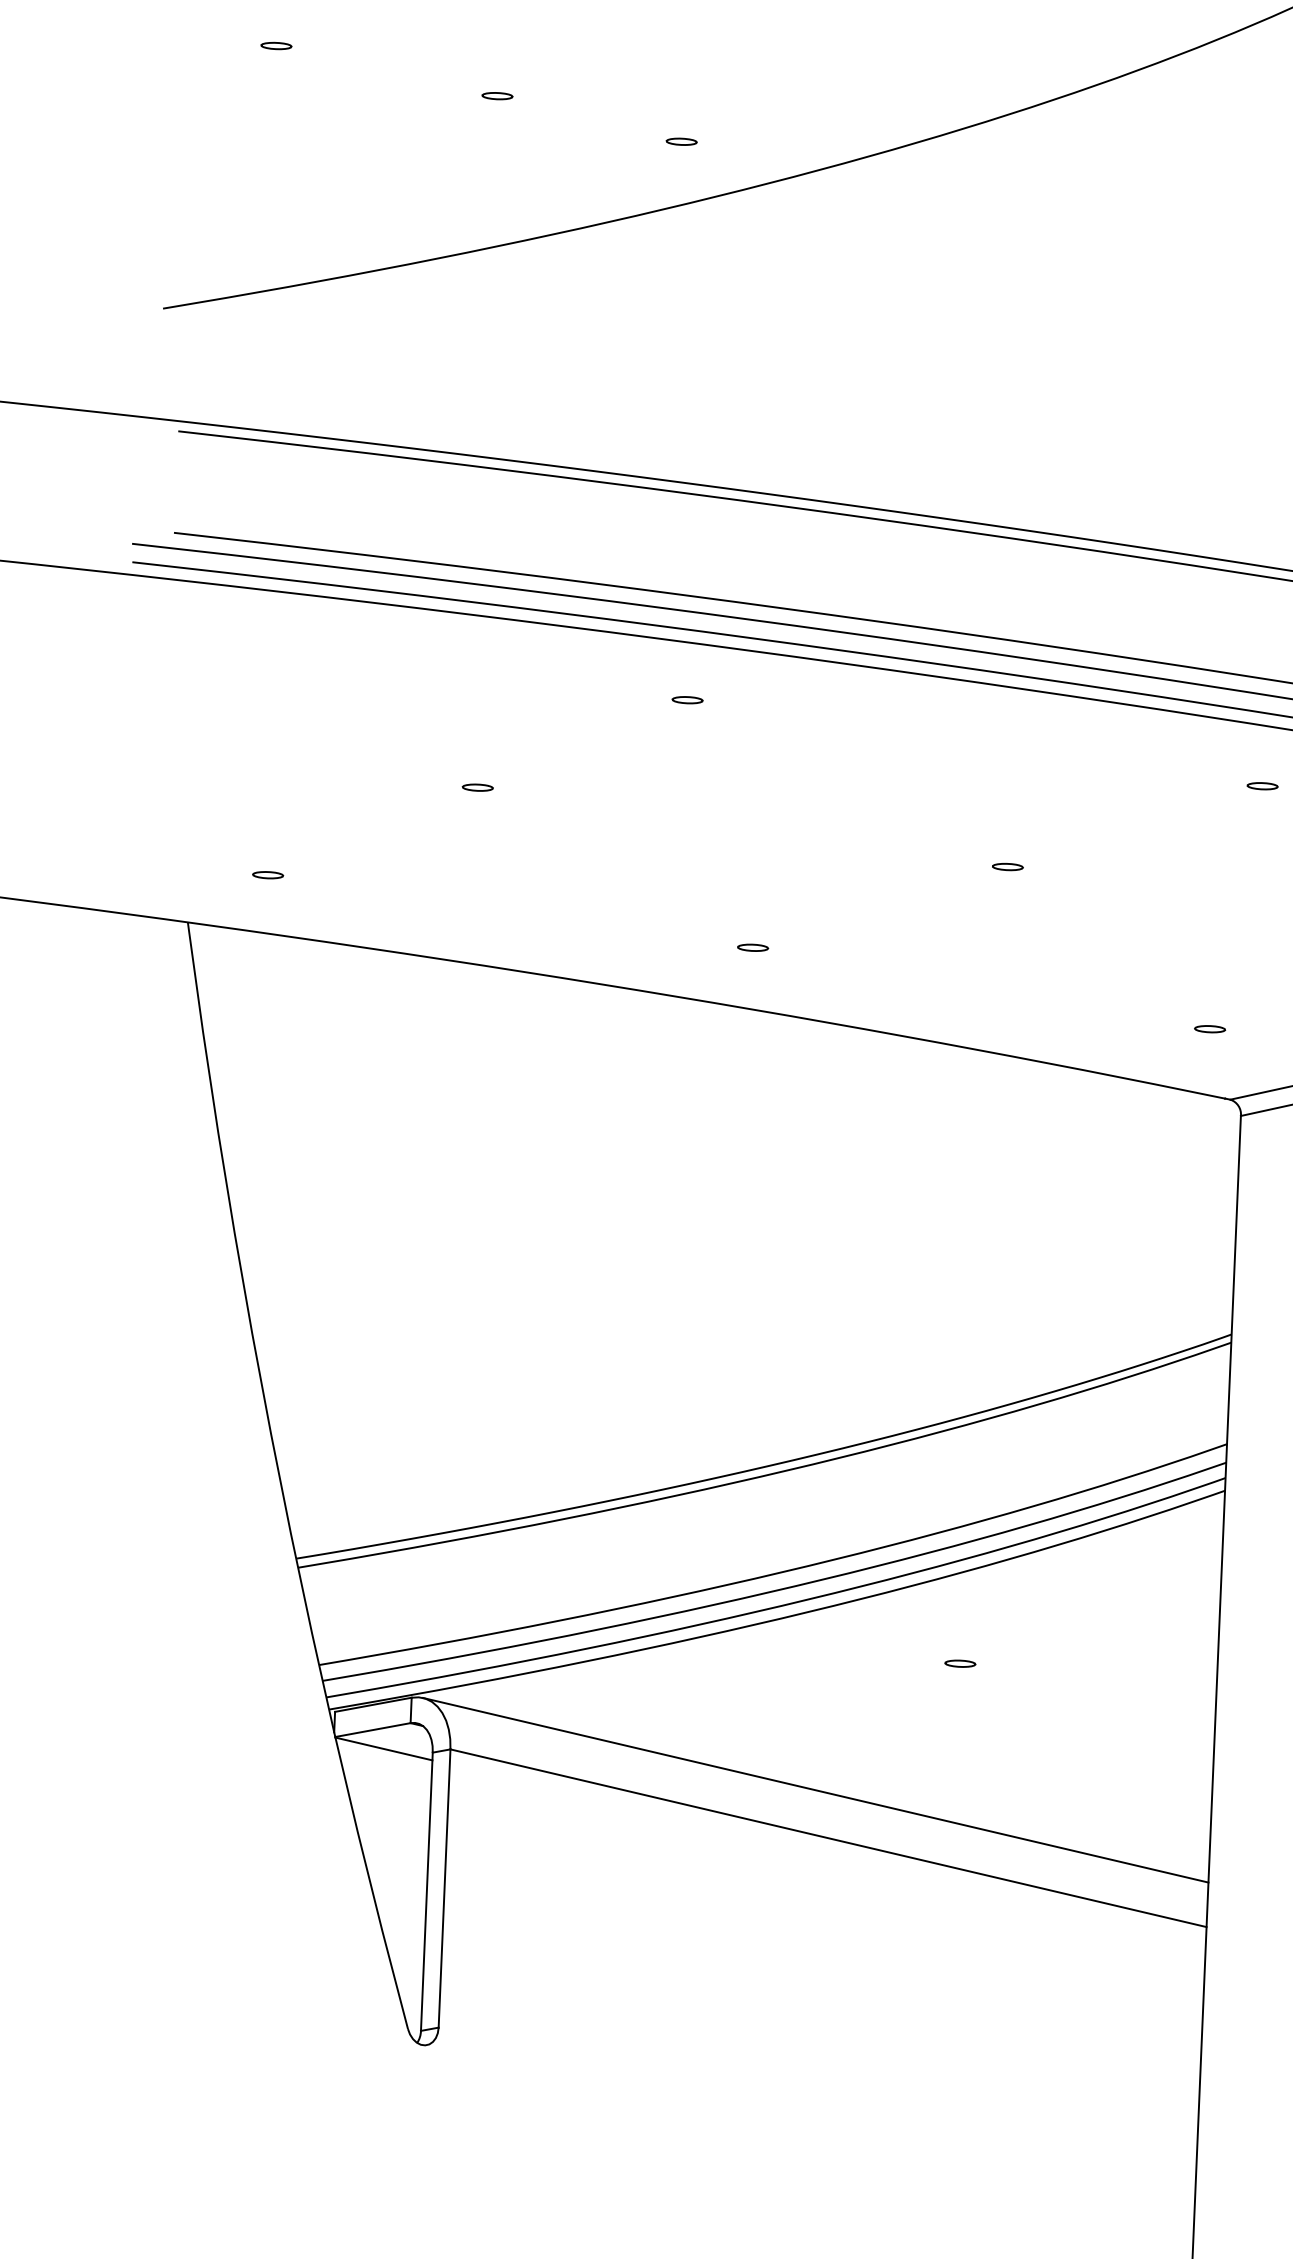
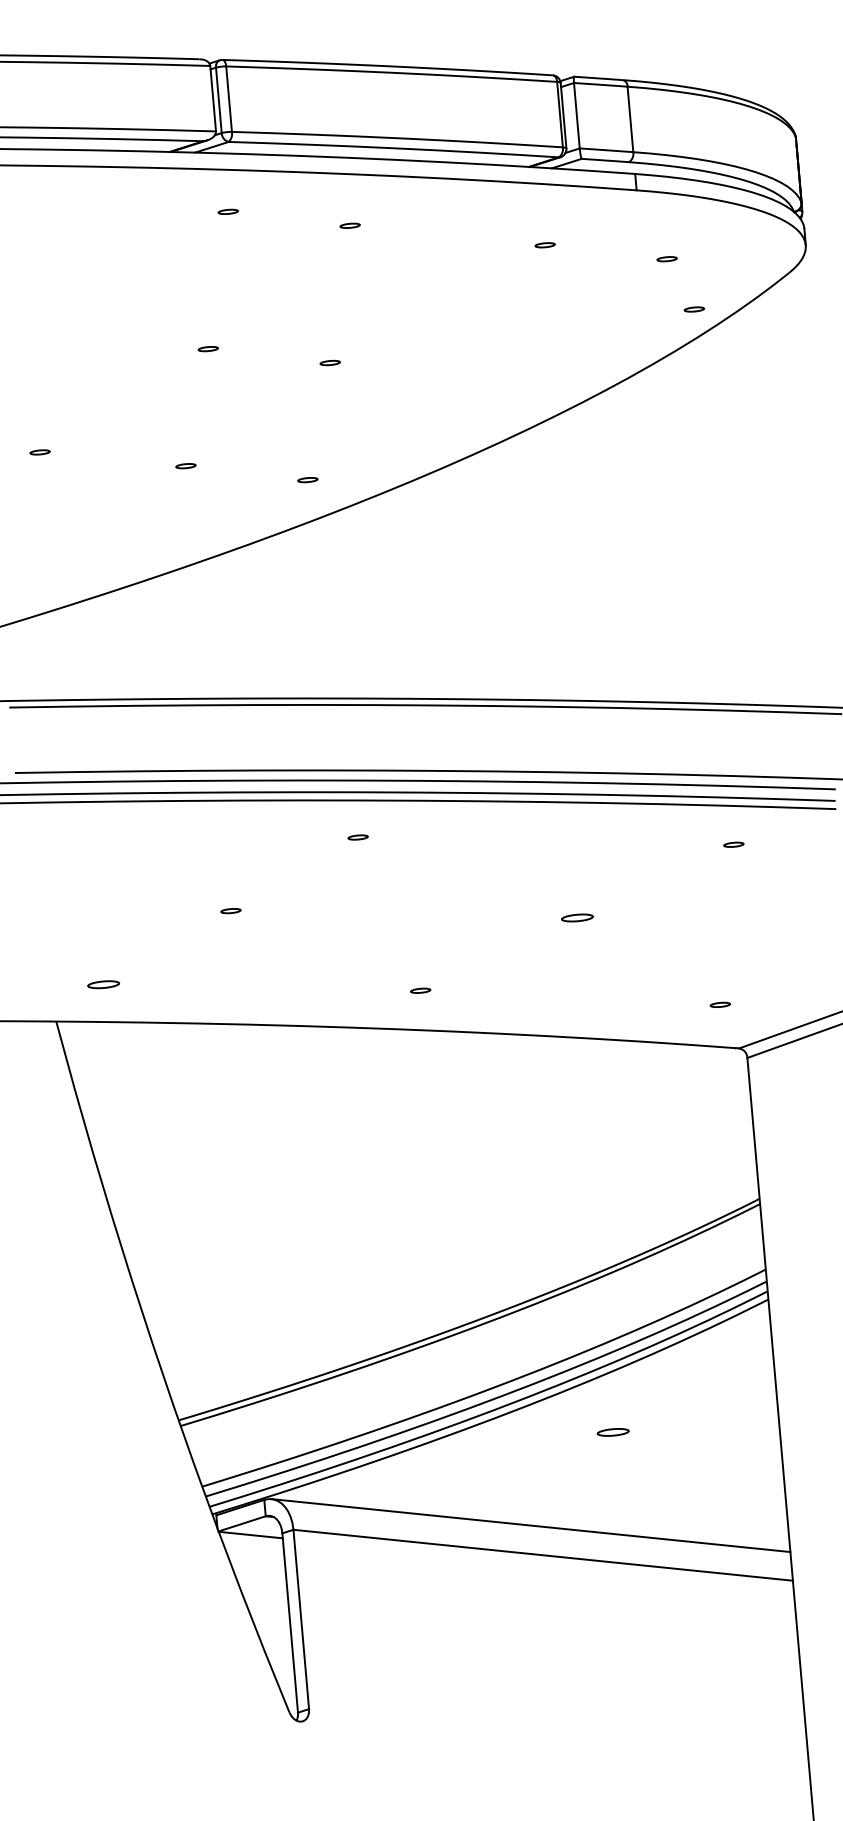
part: (1006, 866) -> (576, 917), size x1.6
part: (267, 874) -> (103, 984), size x1.6
part: (959, 1663) -> (612, 1432), size x1.6

